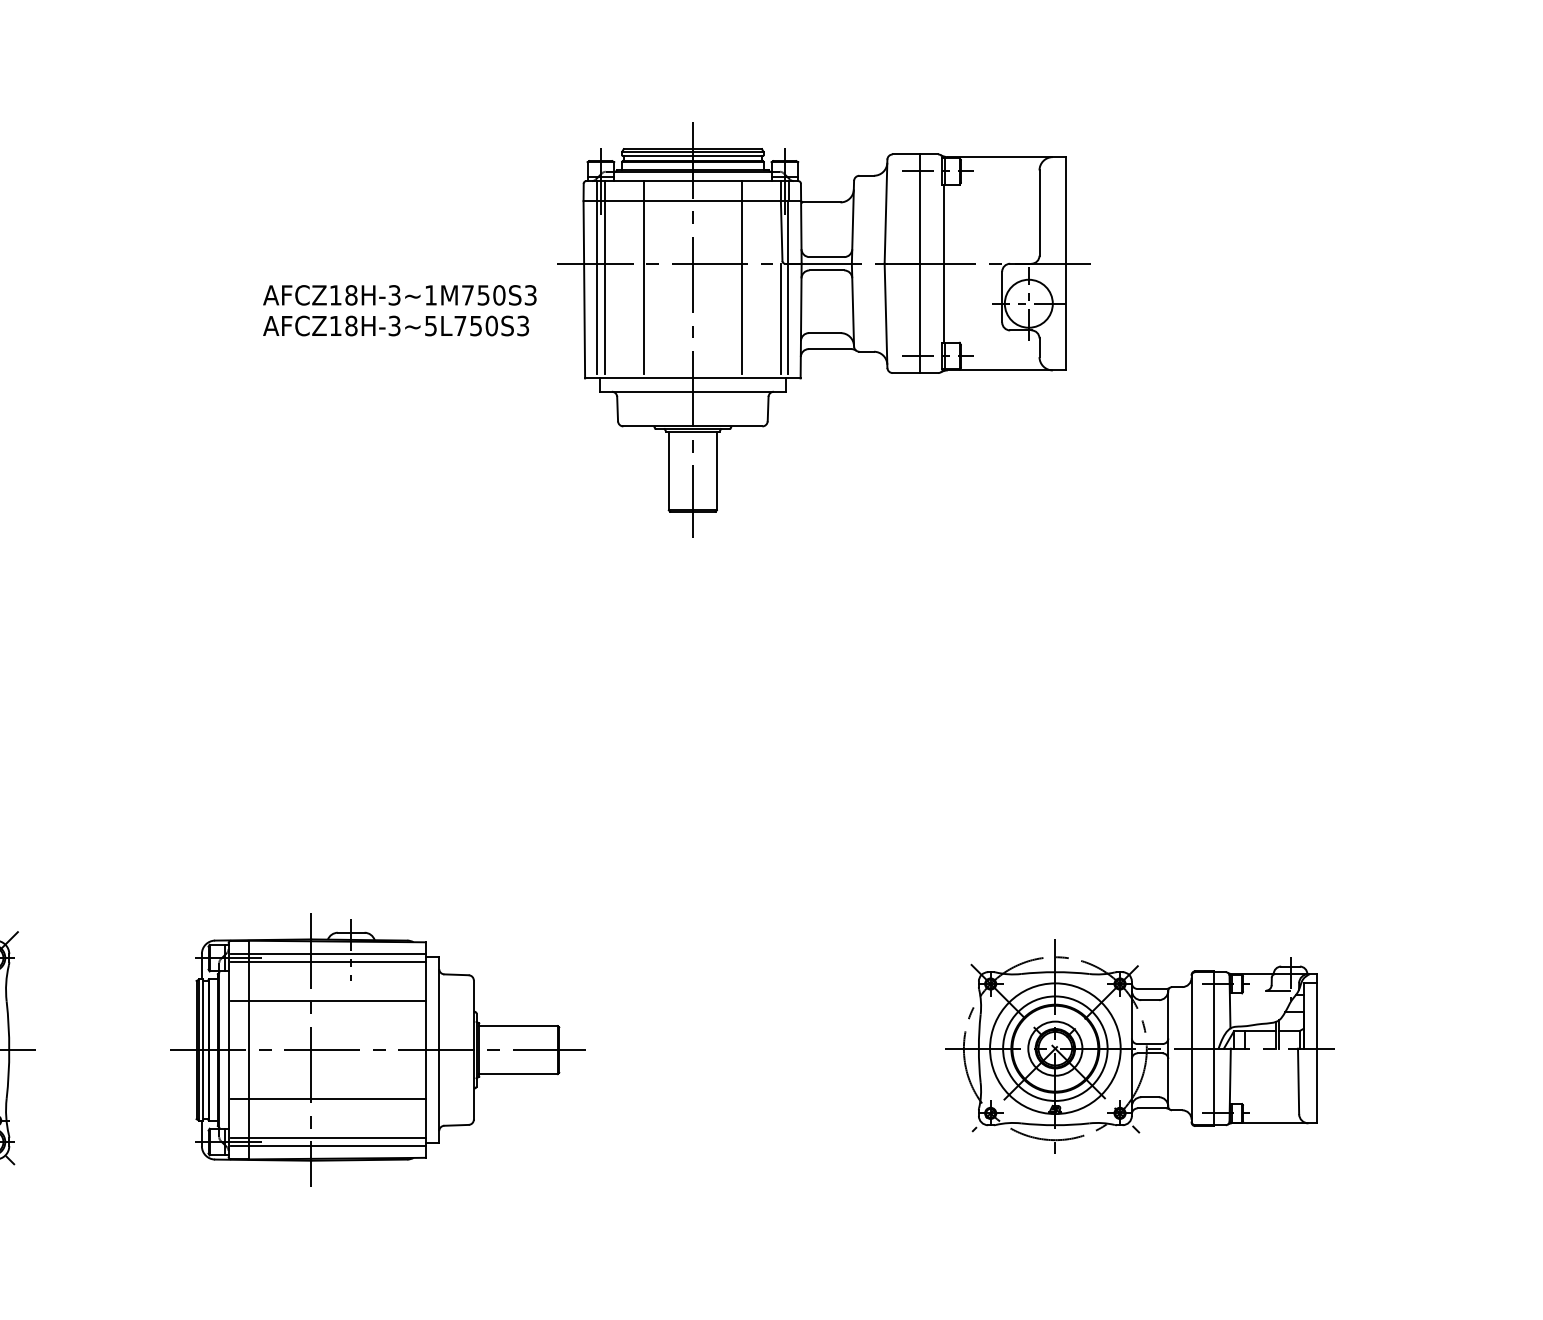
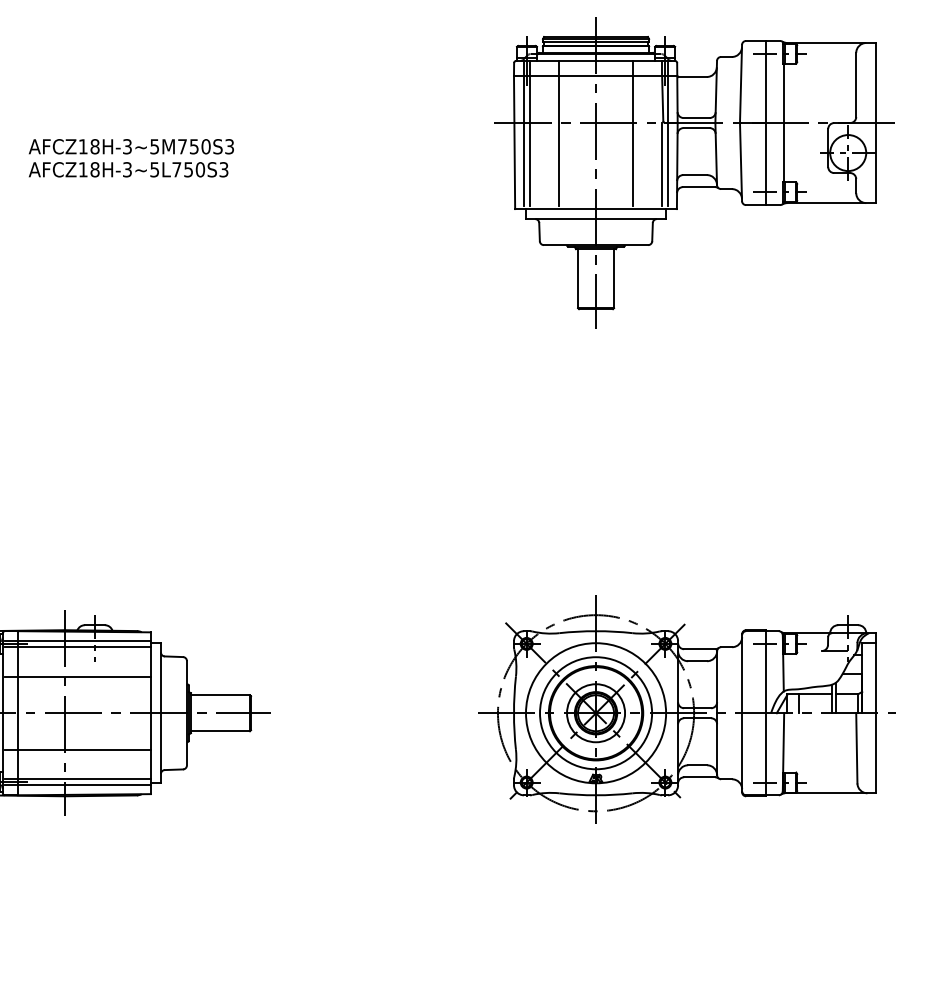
text: (430, 295) -> (154, 146), AFCZ18H-3~1M750S3 -> AFCZ18H-3~5M750S3
part: (823, 329) -> (694, 172), moved
part: (1140, 1045) -> (687, 709), size x1.43

